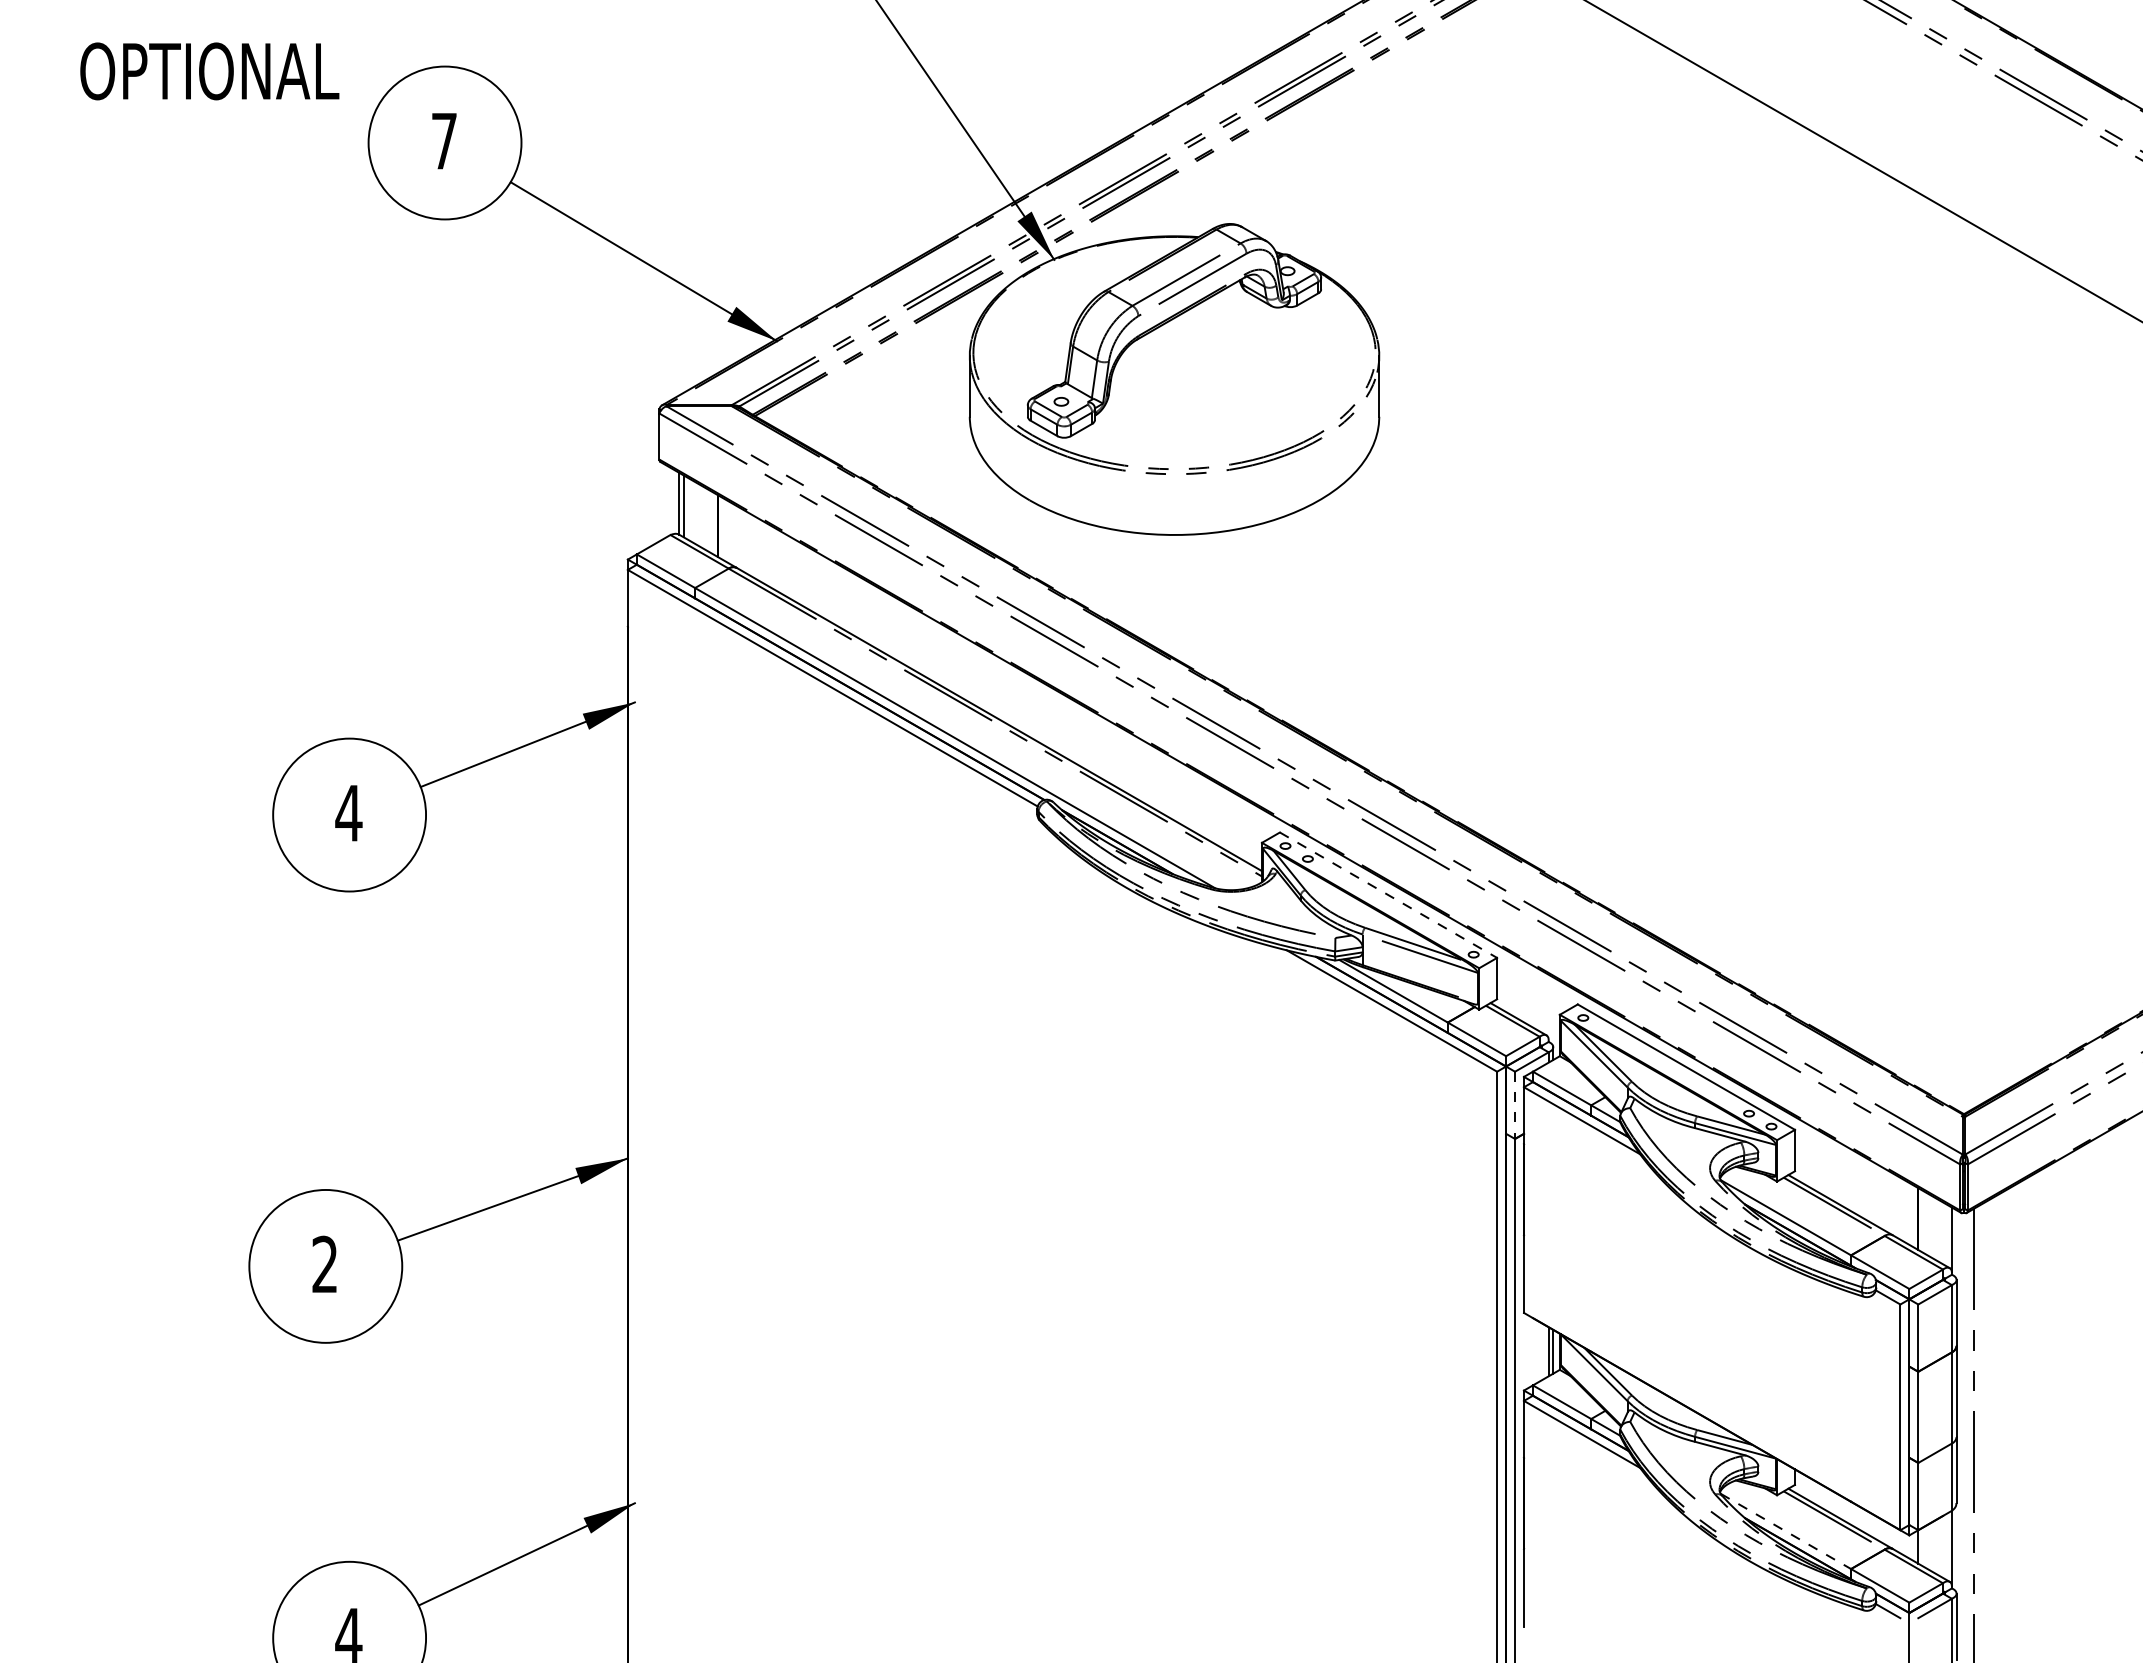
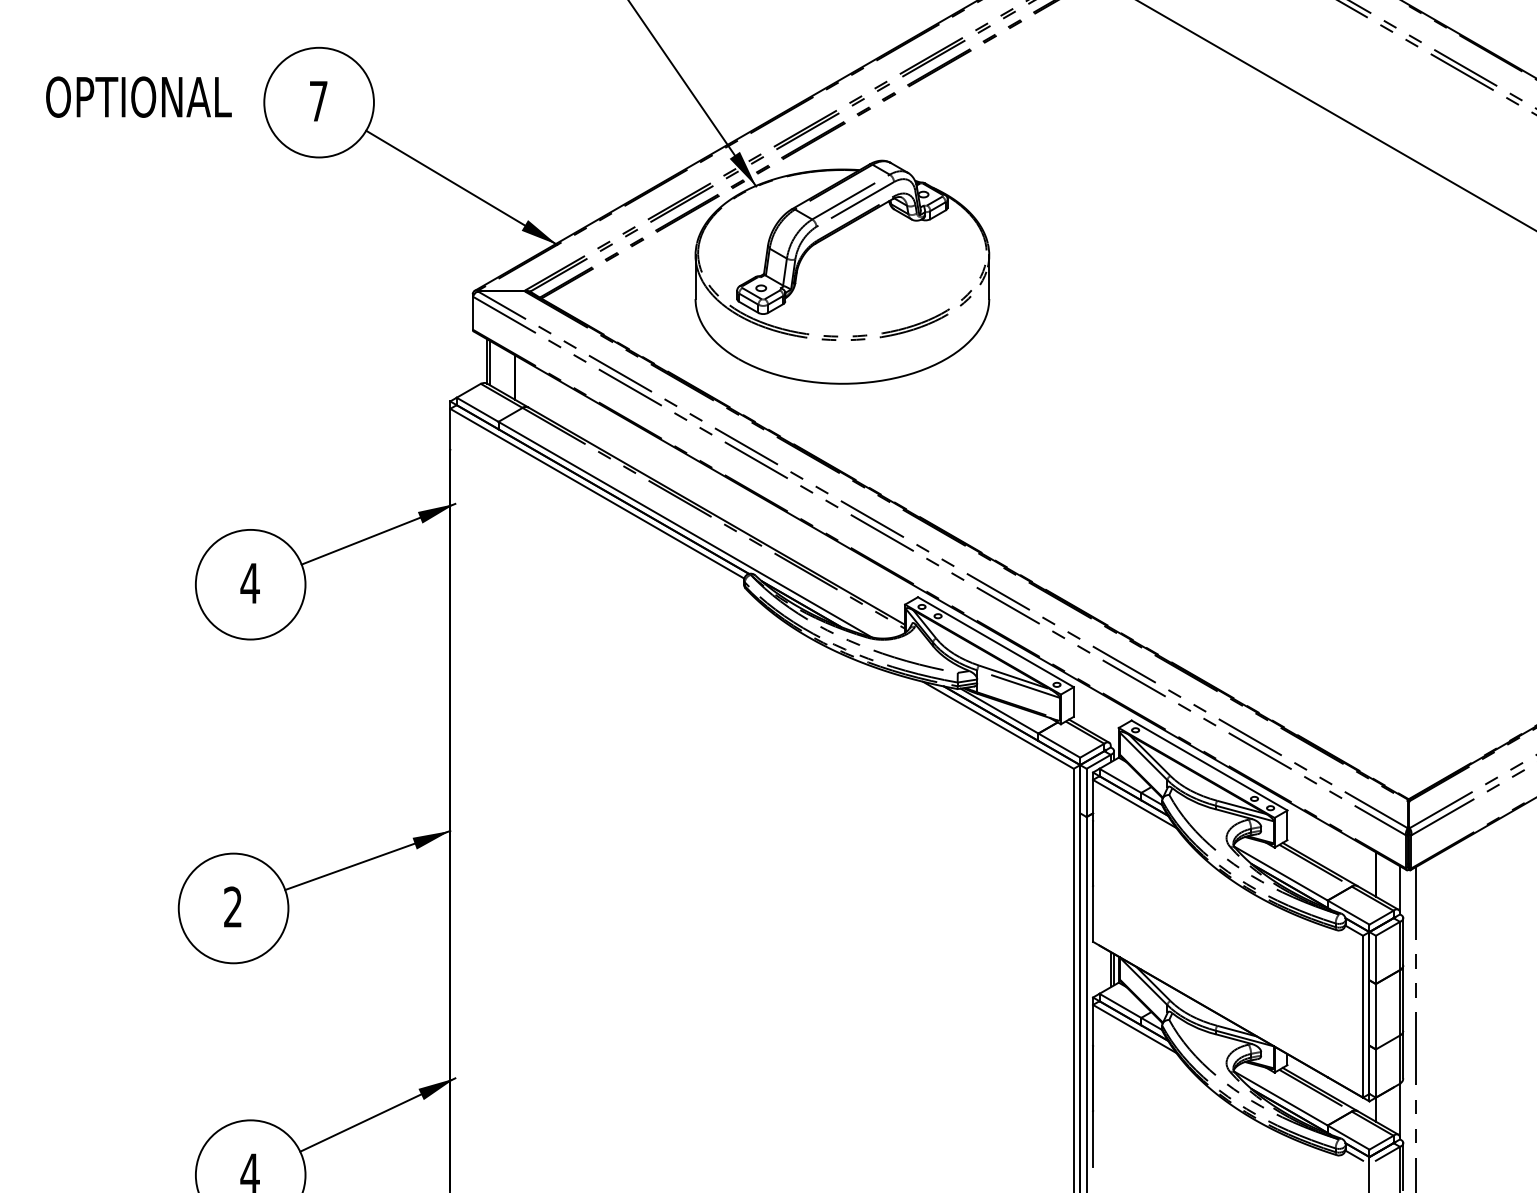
text: (209, 71) -> (138, 97), moved
line: (1388, 895) -> (995, 642), dashed -> solid
line: (1515, 1105) -> (1086, 793), dashed -> solid
line: (1786, 1531) -> (1281, 1098), dashed -> solid

